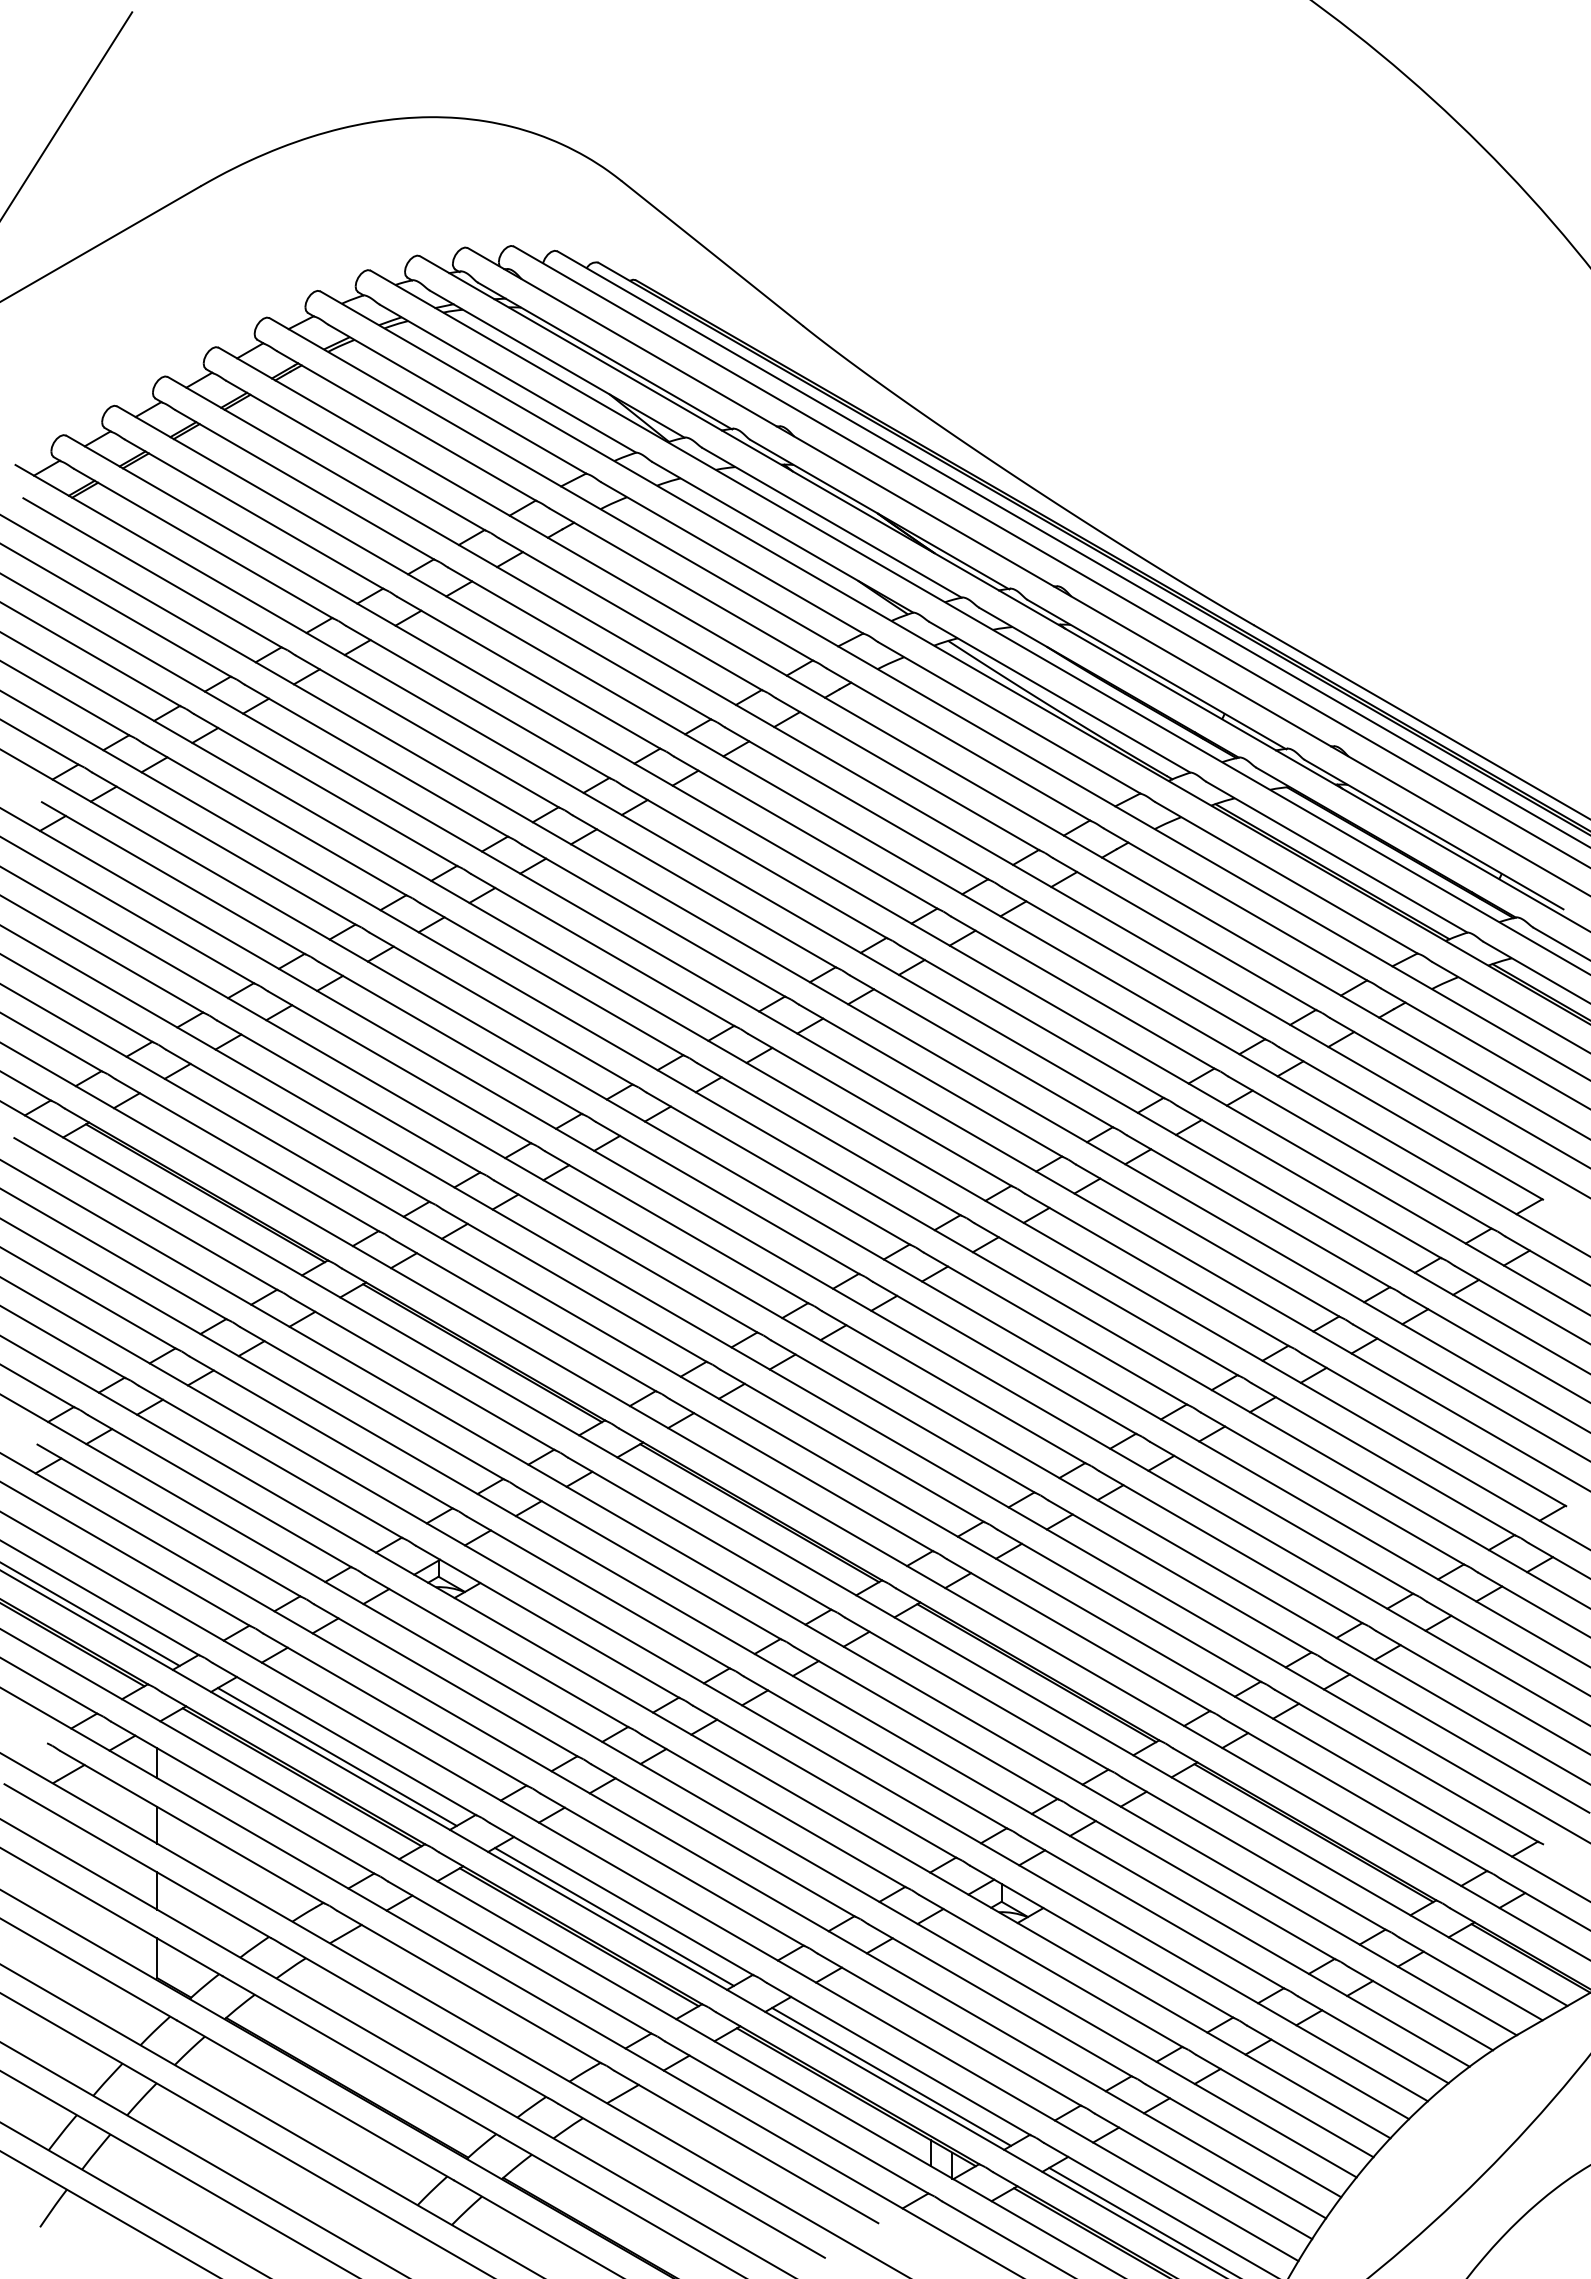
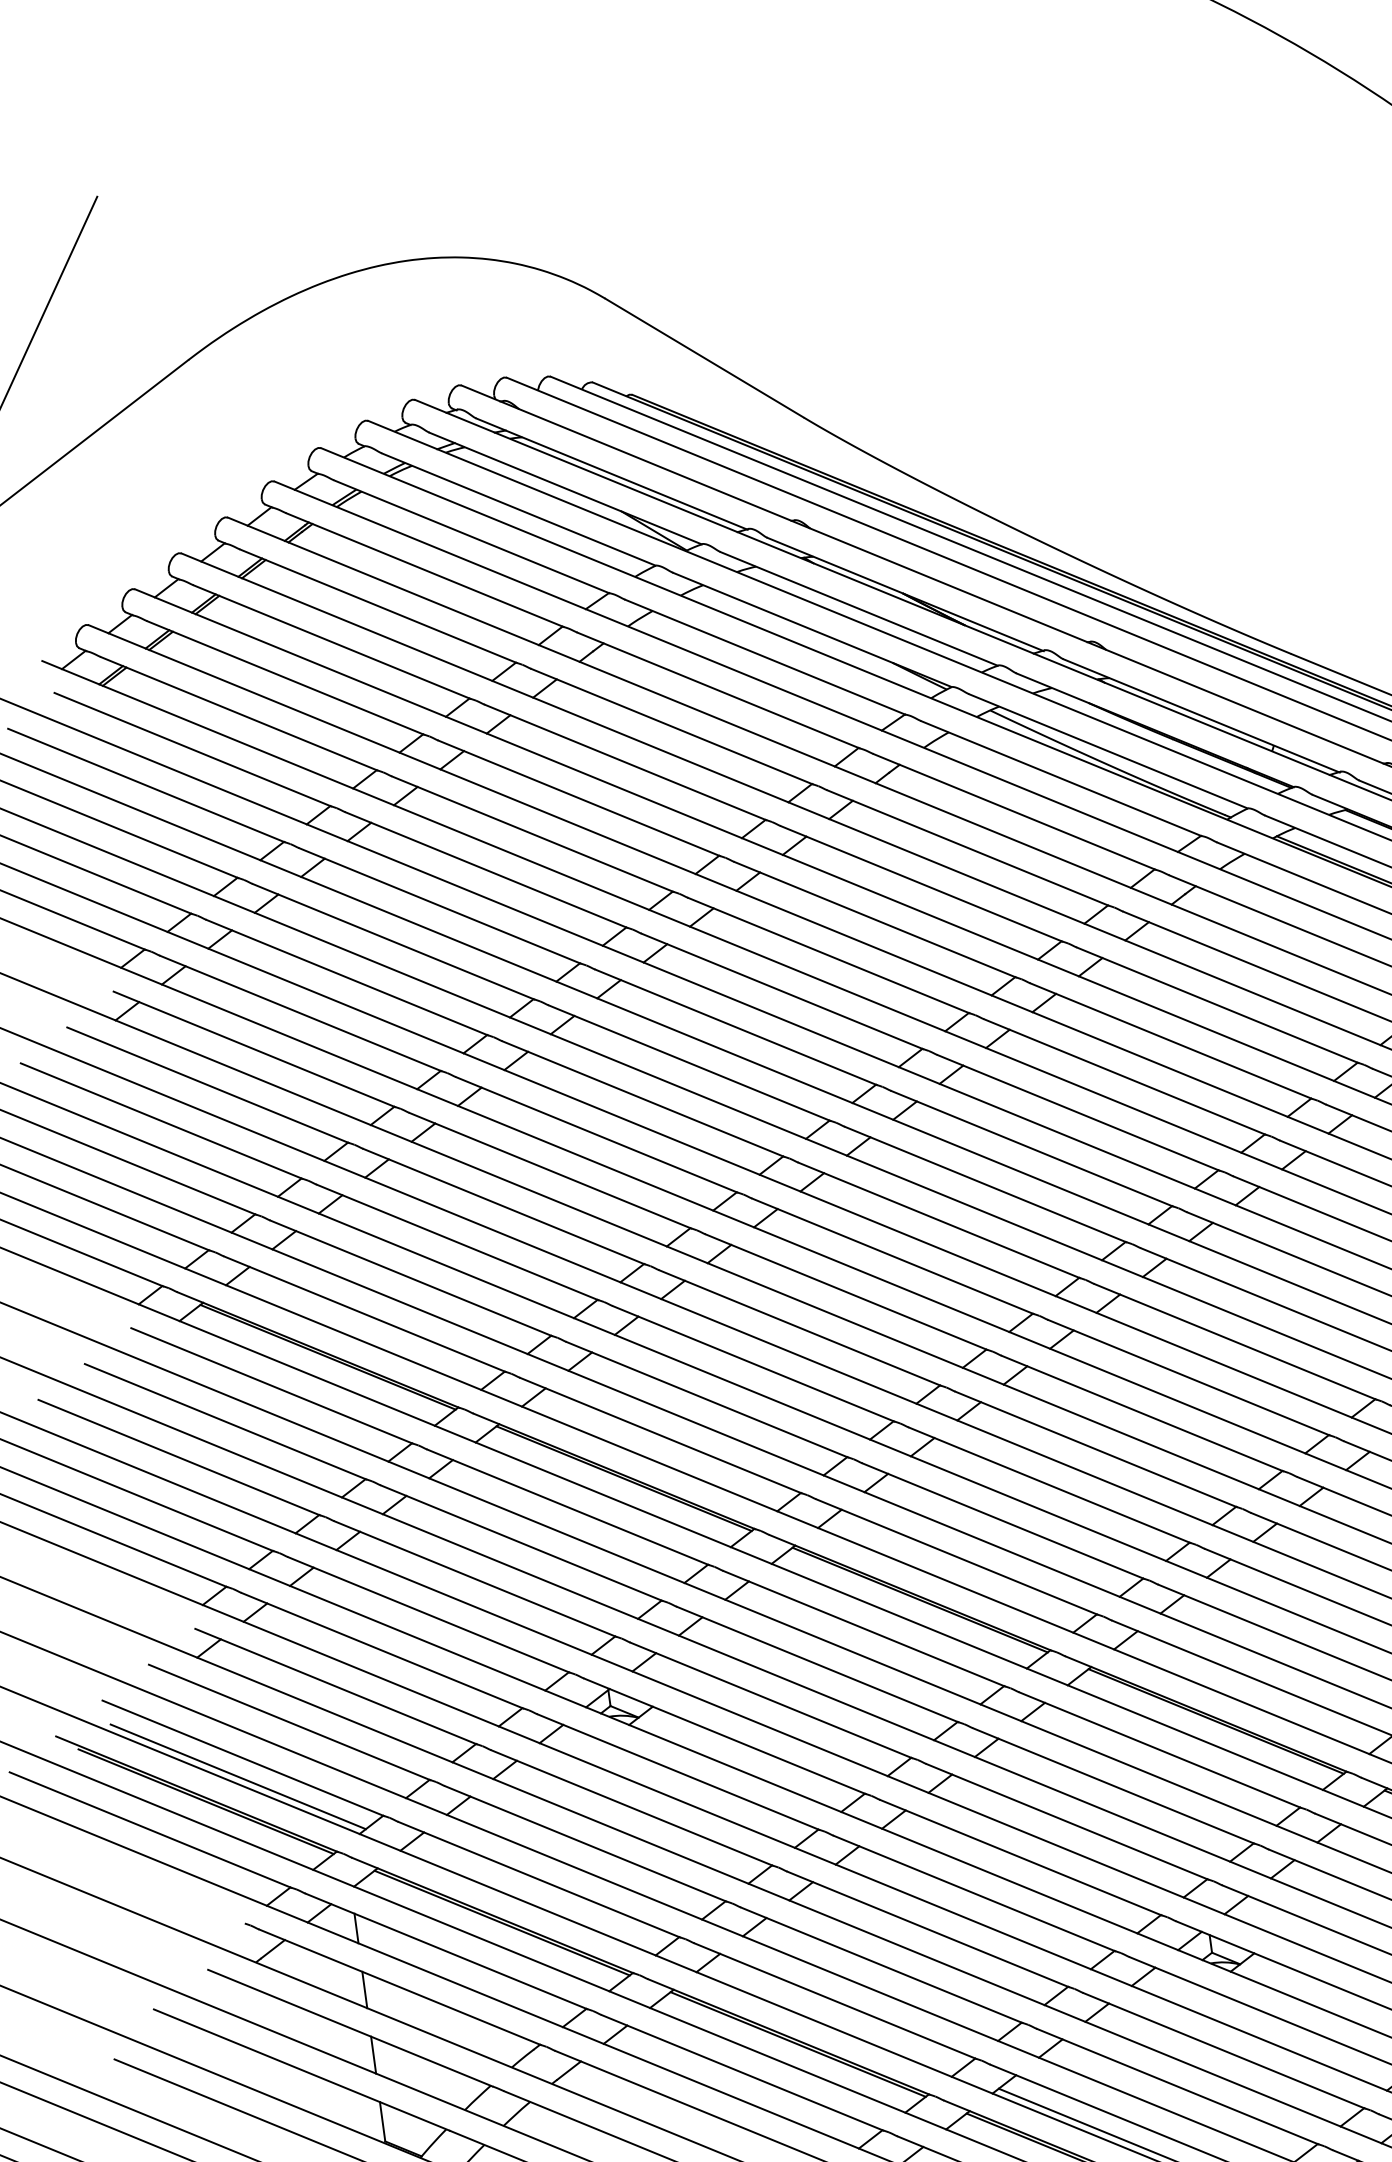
line: (336, 1756) -> (533, 1897), removed
line: (614, 1916) -> (830, 2019), removed

